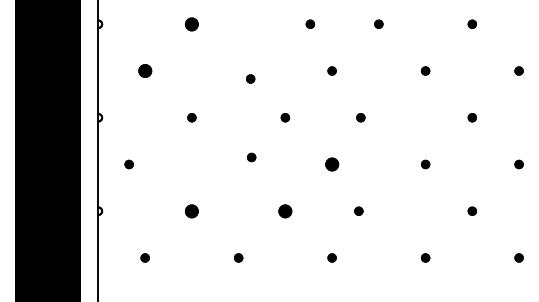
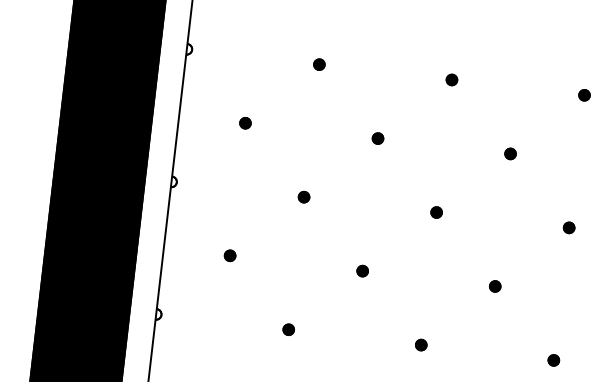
part: (191, 23) -> (318, 63), size x0.62
part: (310, 23) -> (452, 78), moved
part: (144, 70) -> (244, 122), size x0.62
part: (250, 78) -> (377, 137), moved
part: (360, 117) -> (568, 227), moved
part: (251, 157) -> (362, 271), moved
part: (128, 164) -> (229, 255), moved
part: (331, 164) -> (494, 286), size x0.62
part: (191, 210) -> (288, 328), size x0.62
part: (285, 210) -> (421, 344), size x0.62
part: (358, 210) -> (553, 359), moved

